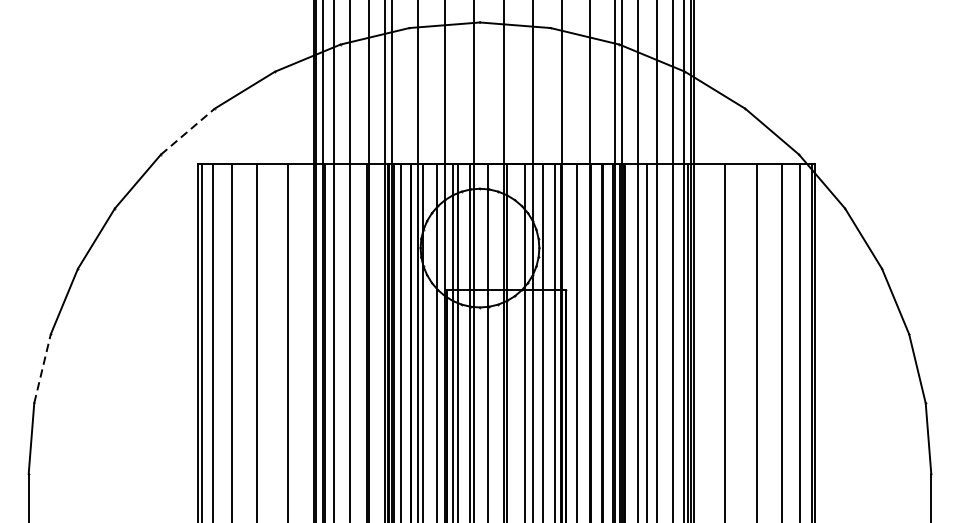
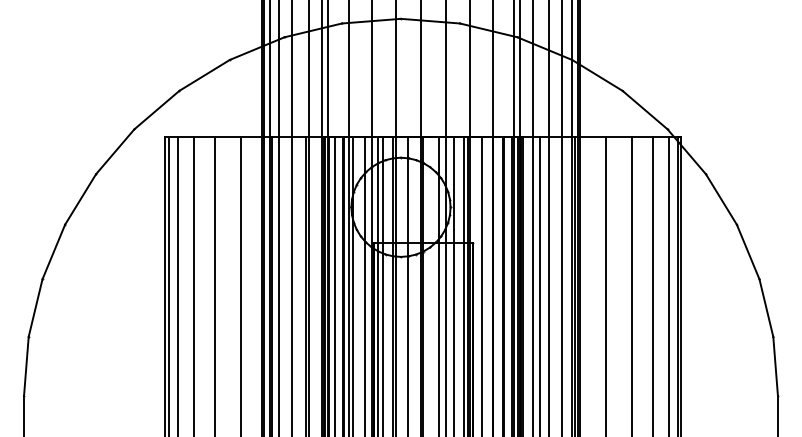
line: (187, 132) -> (156, 110), dashed -> solid
line: (42, 369) -> (35, 308), dashed -> solid

